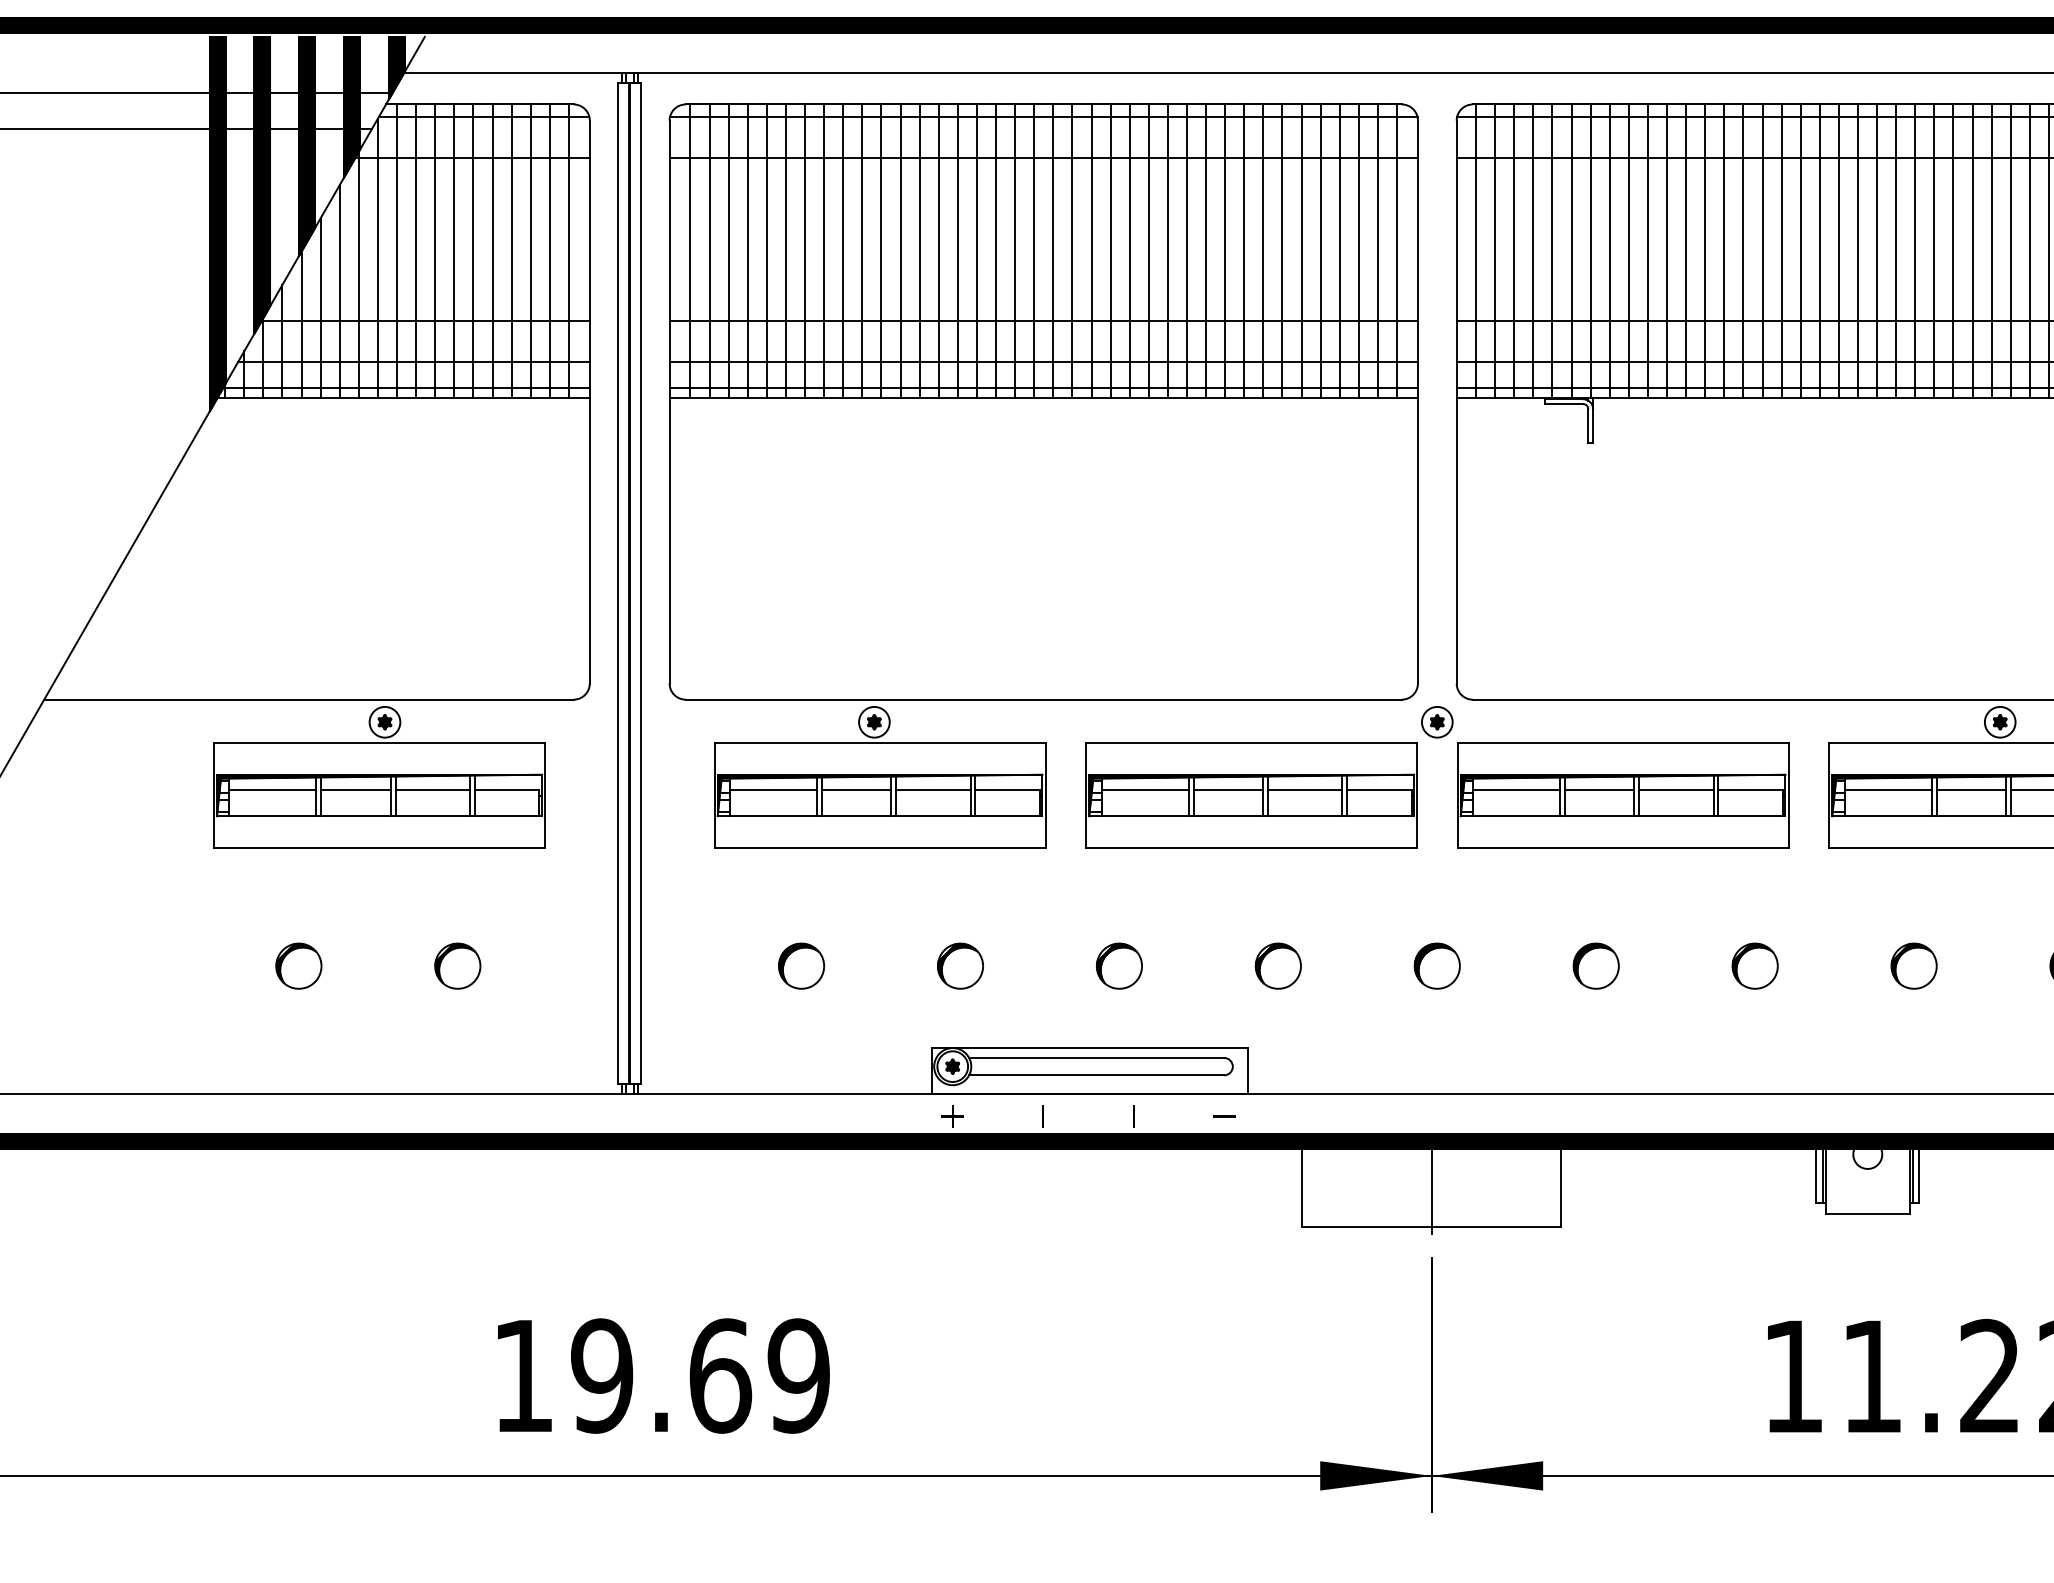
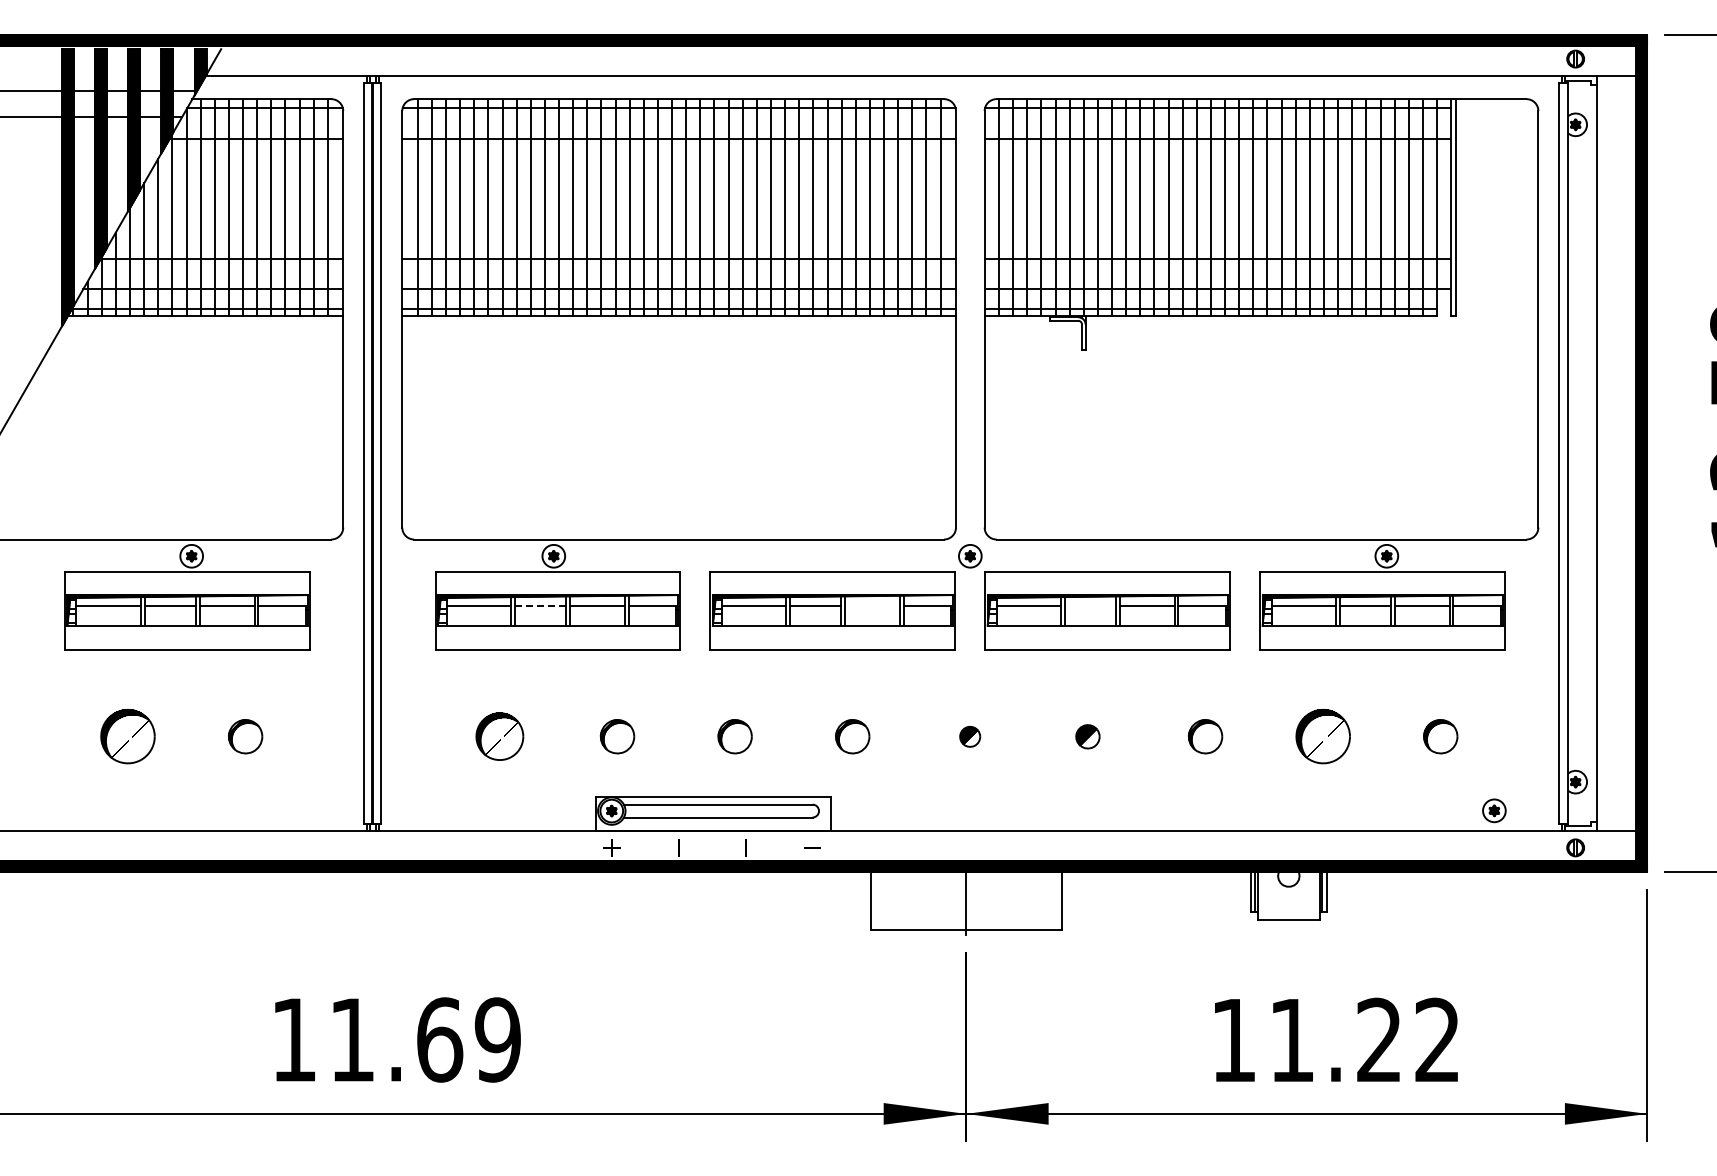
line: (856, 790) -> (540, 606), solid -> dashed
line: (1303, 790) -> (871, 606), removed
line: (1599, 790) -> (1090, 606), removed
part: (298, 965) -> (127, 736), size x1.6
part: (800, 965) -> (499, 736), size x1.4
part: (1436, 965) -> (969, 736), size x0.6
part: (1595, 965) -> (1087, 736), size x0.7
part: (1913, 965) -> (1322, 736), size x1.6
text: (602, 1375) -> (352, 1039), 19.69 -> 11.69

